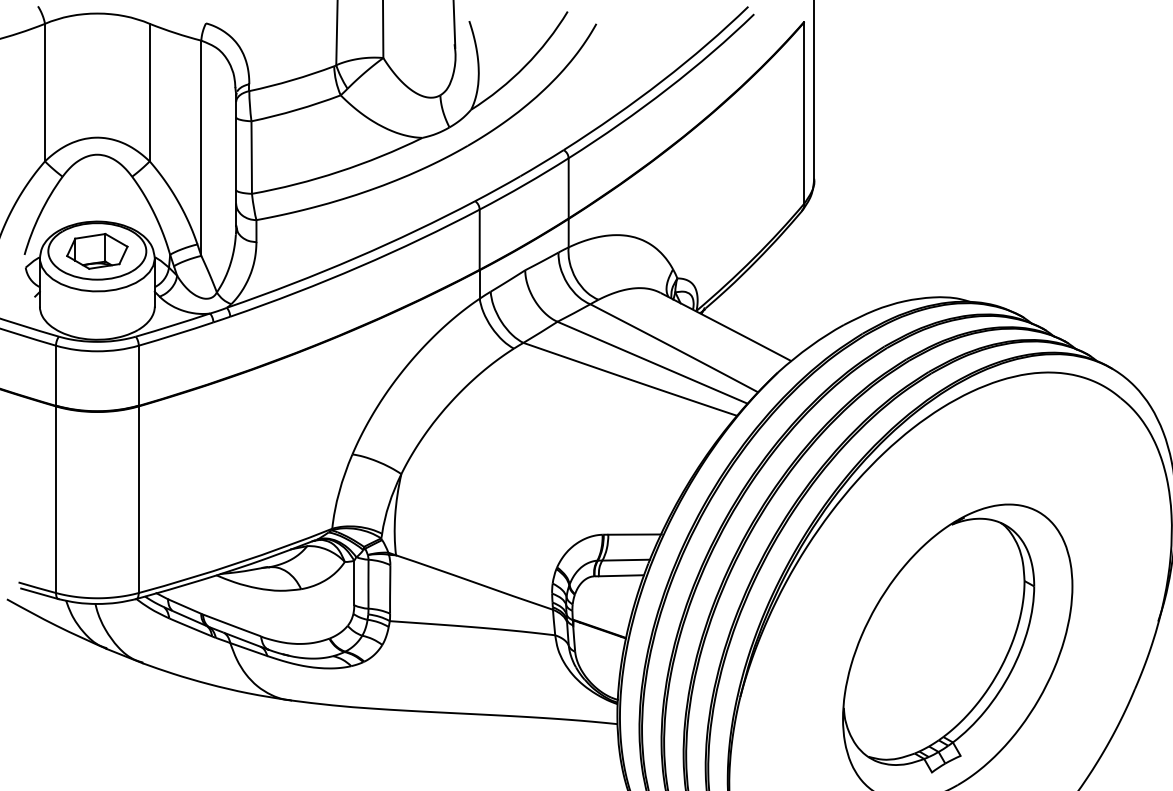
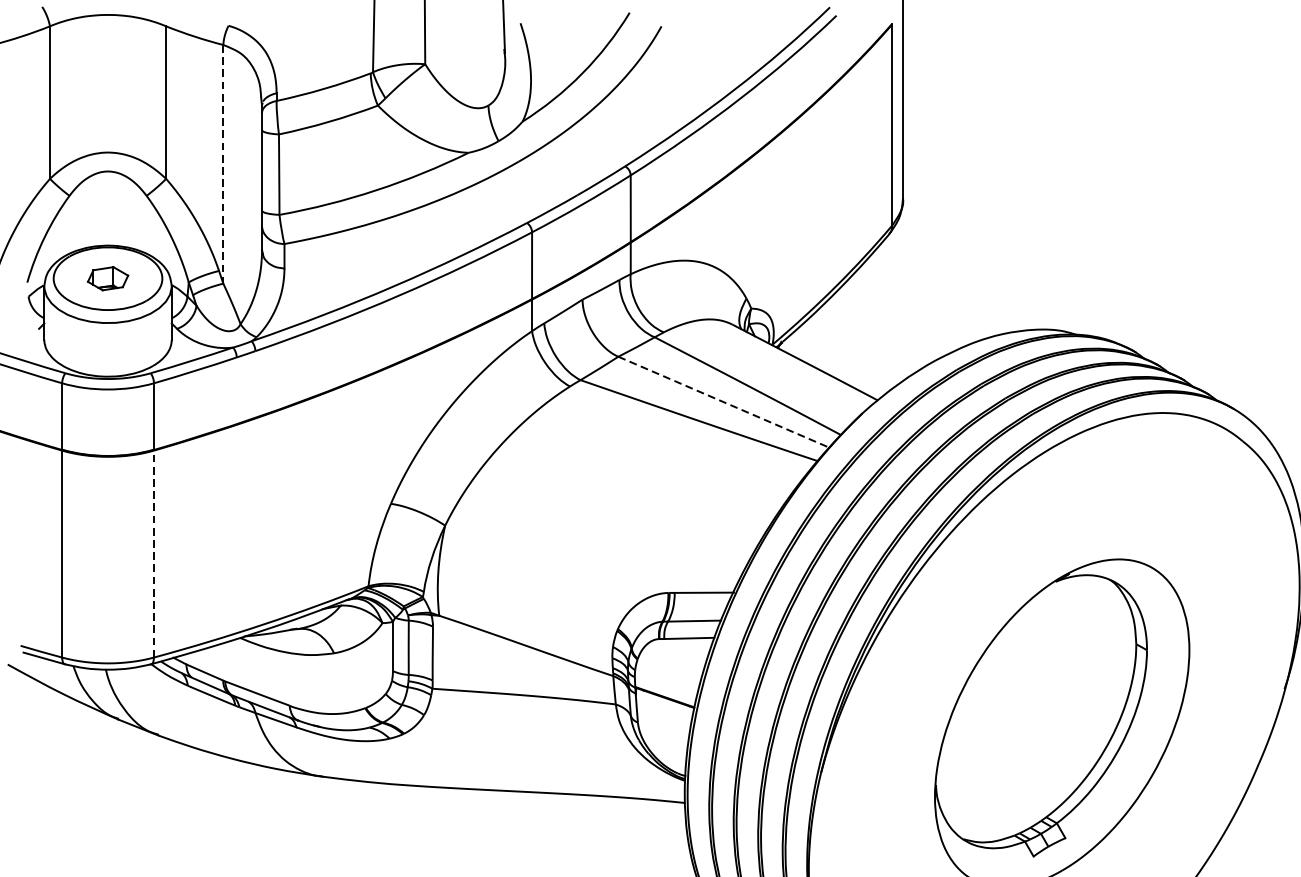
line: (201, 148) -> (223, 164), solid -> dashed
part: (97, 251) -> (108, 278), size x0.6
line: (652, 362) -> (723, 401), solid -> dashed
line: (138, 499) -> (153, 553), solid -> dashed

